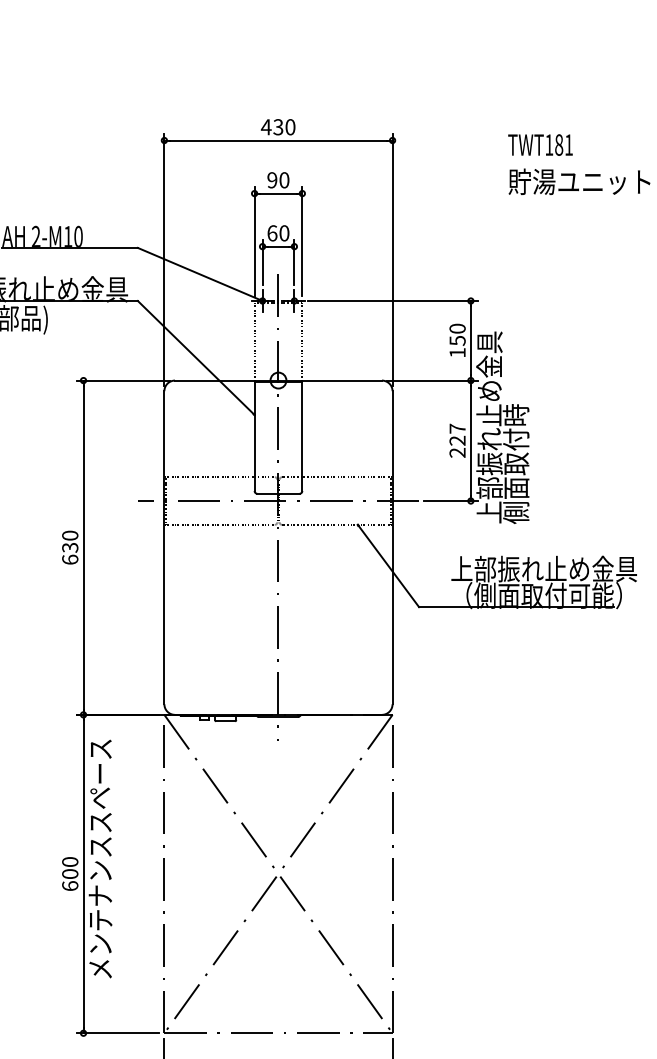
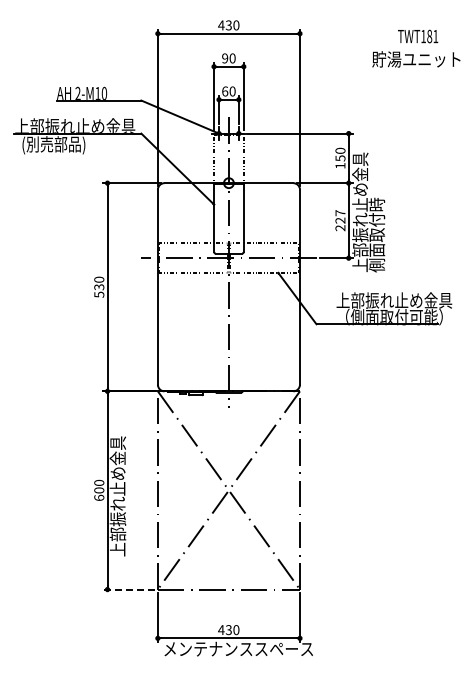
text: (541, 145) -> (418, 36), moved
text: (70, 559) -> (99, 294), 630 -> 530
text: (99, 859) -> (117, 481), メンテナンススペース -> 上部振れ止め金具
line: (118, 1033) -> (129, 589), solid -> dashed

